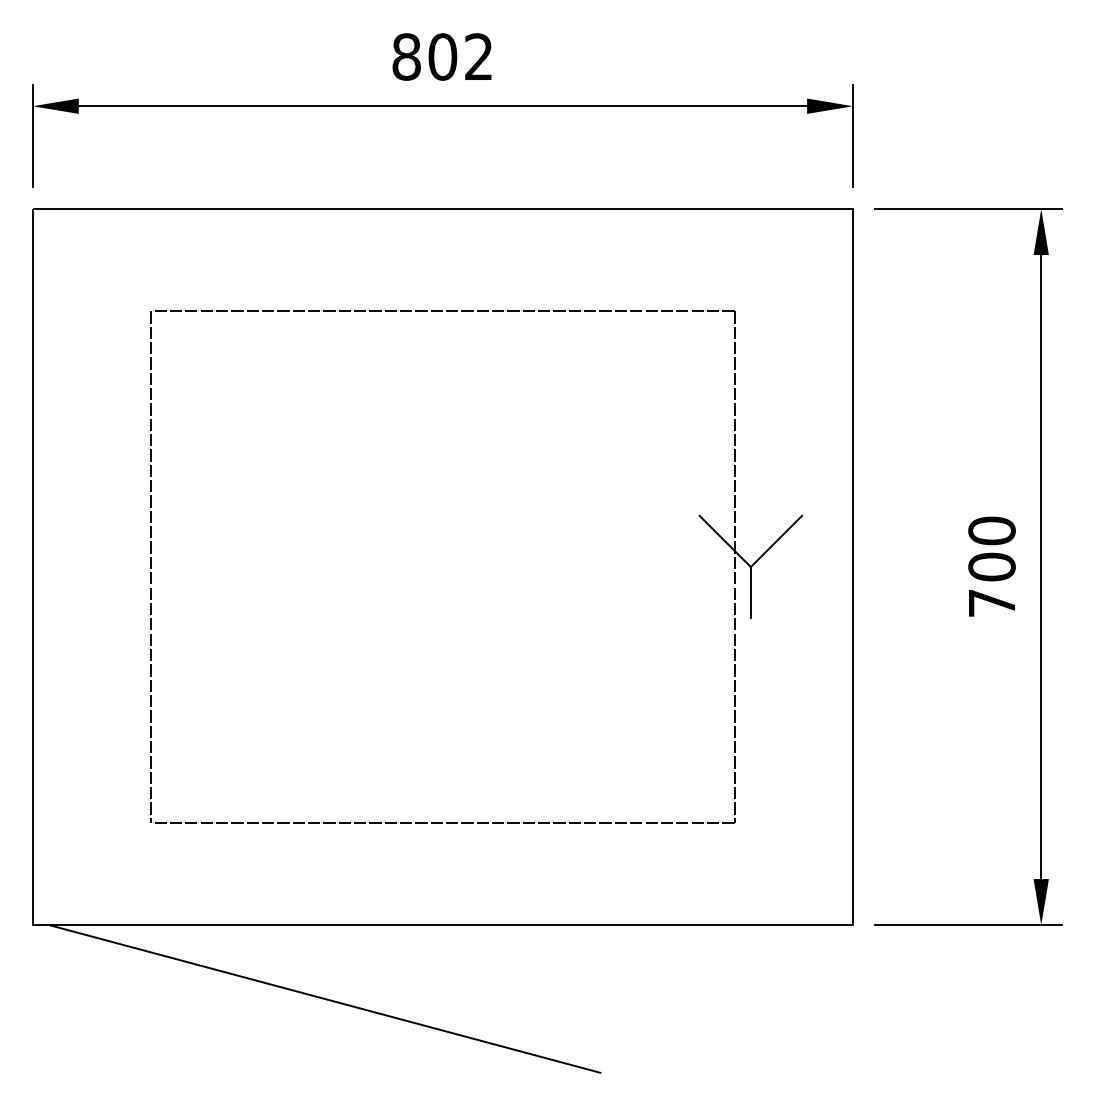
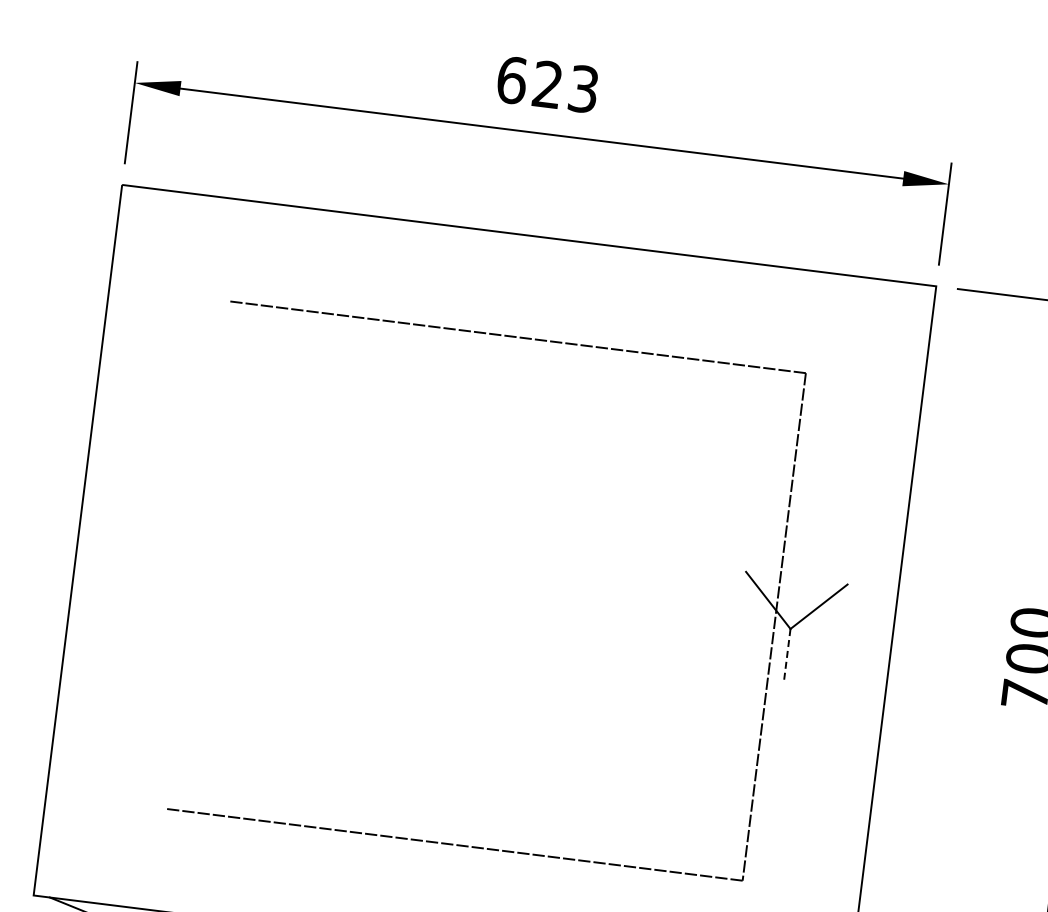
text: (442, 56) -> (547, 84), 802 -> 623
line: (151, 566) -> (195, 554), removed
line: (750, 592) -> (787, 654), solid -> dashed

